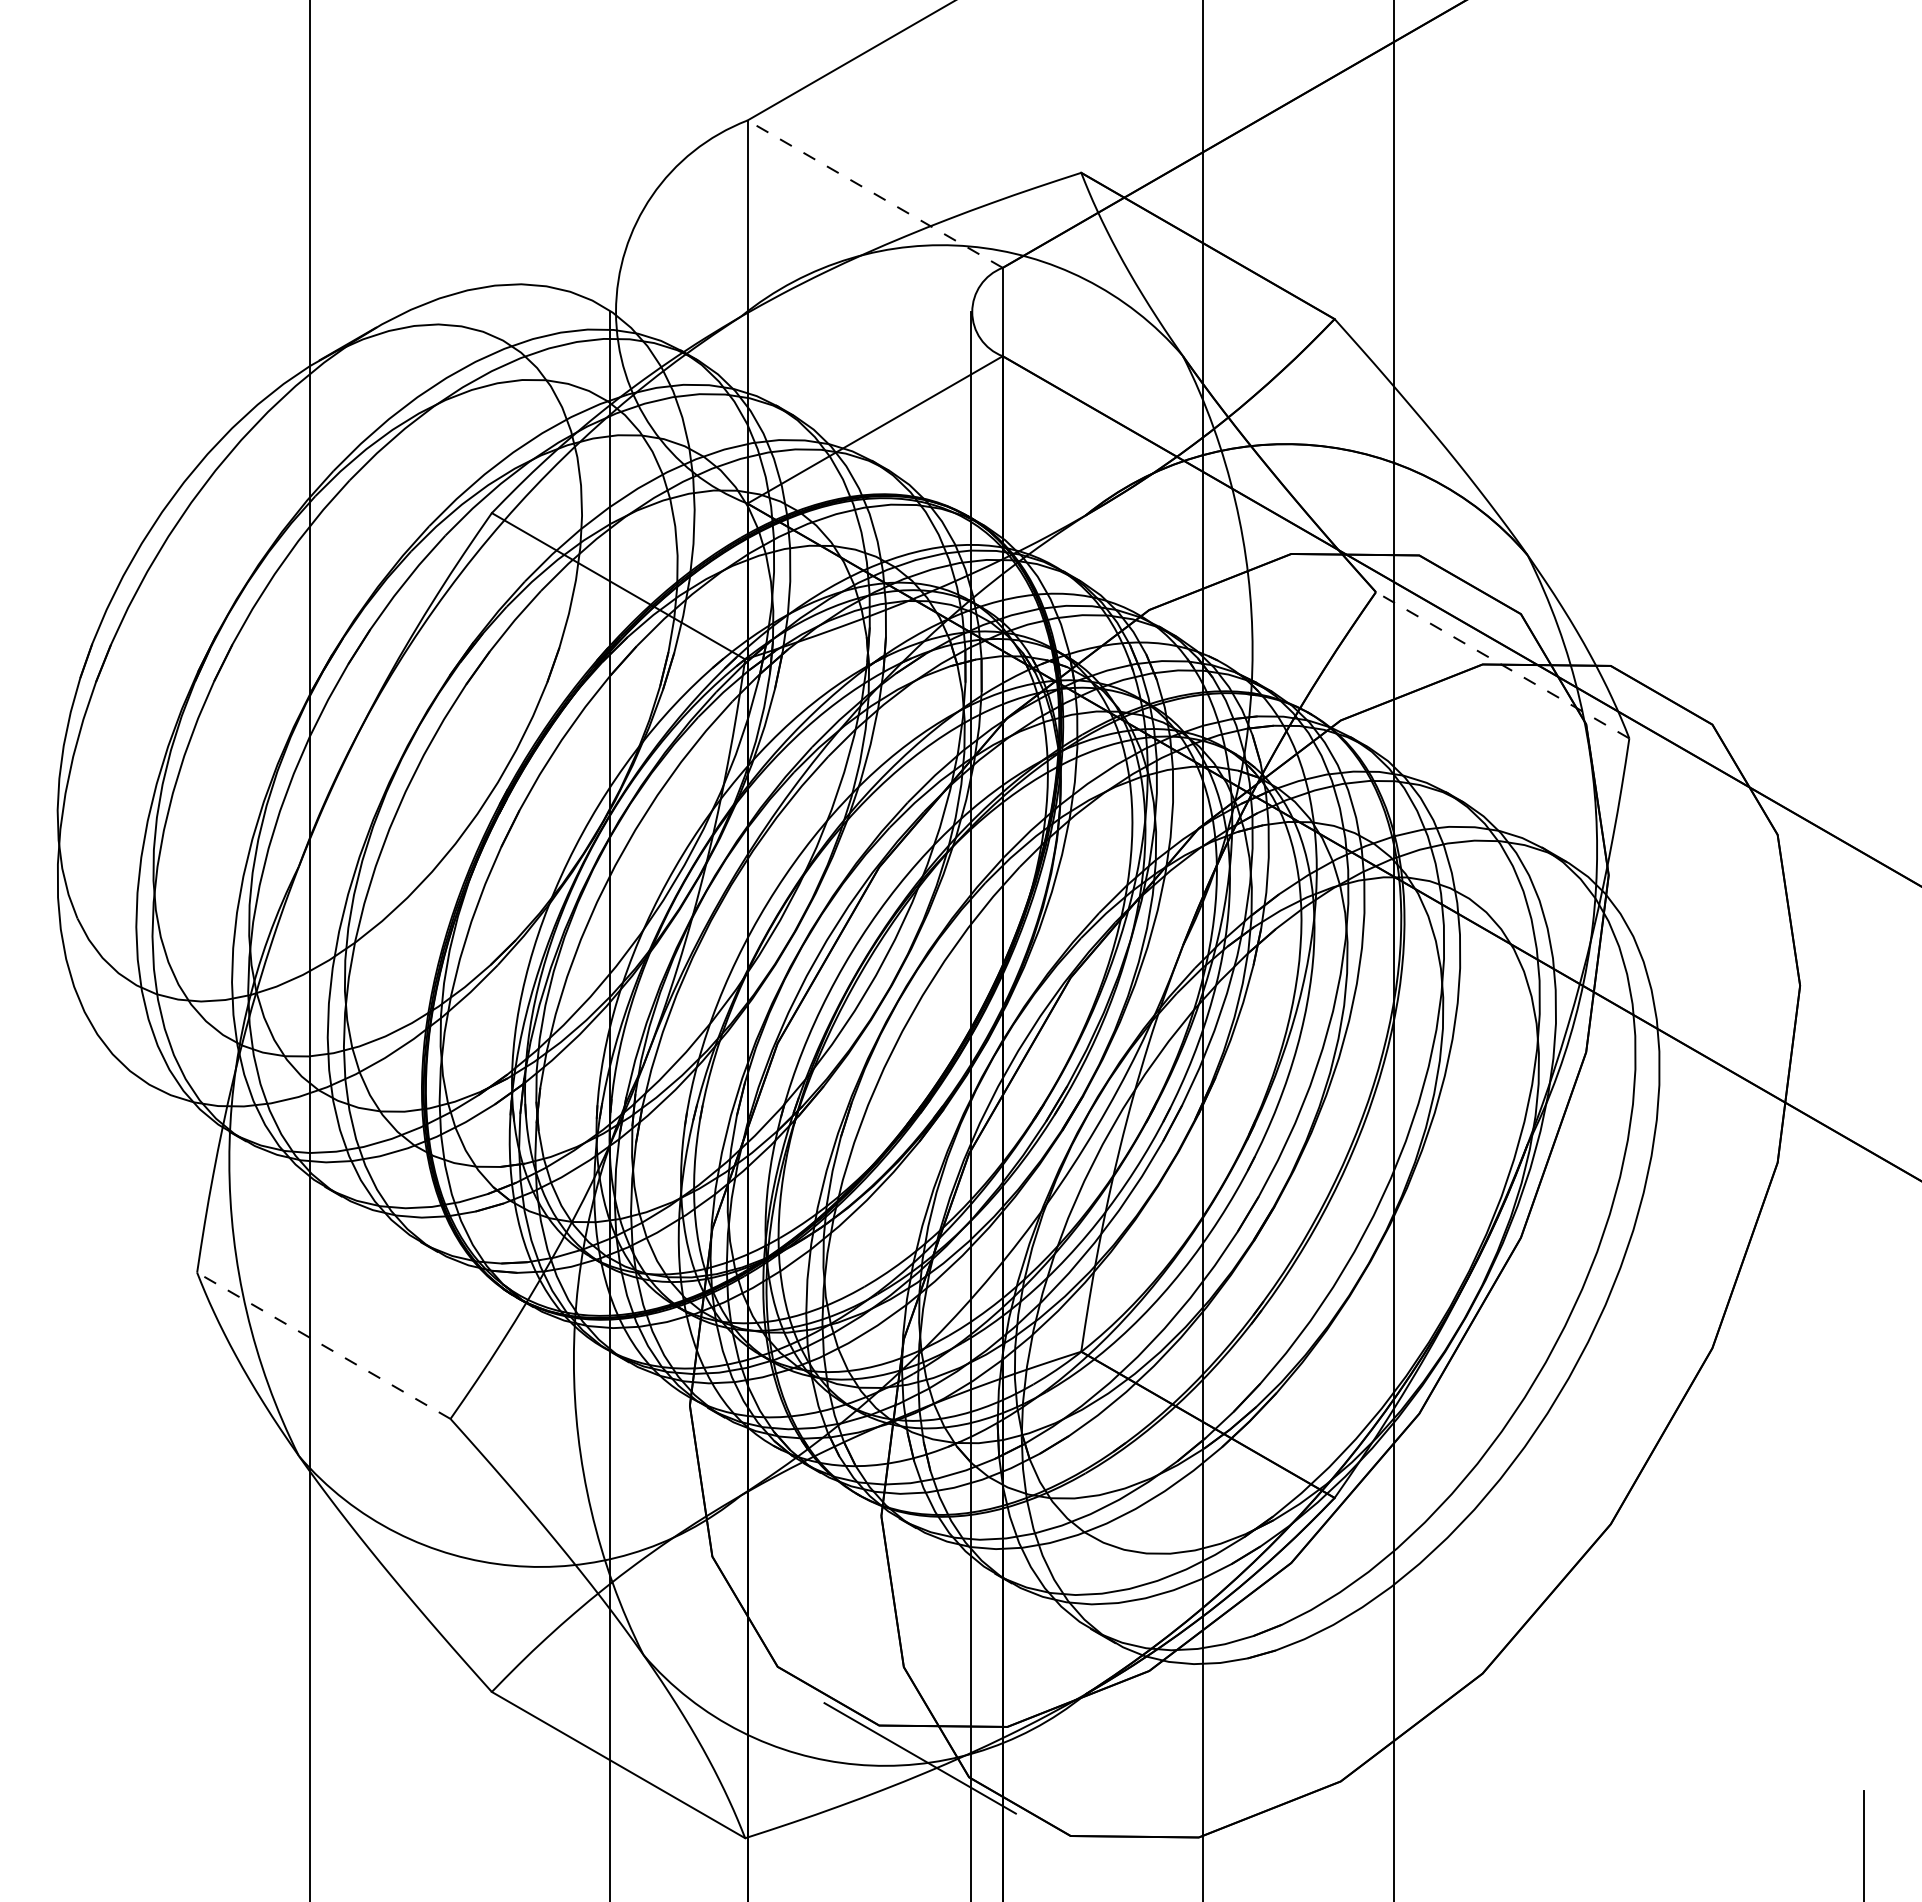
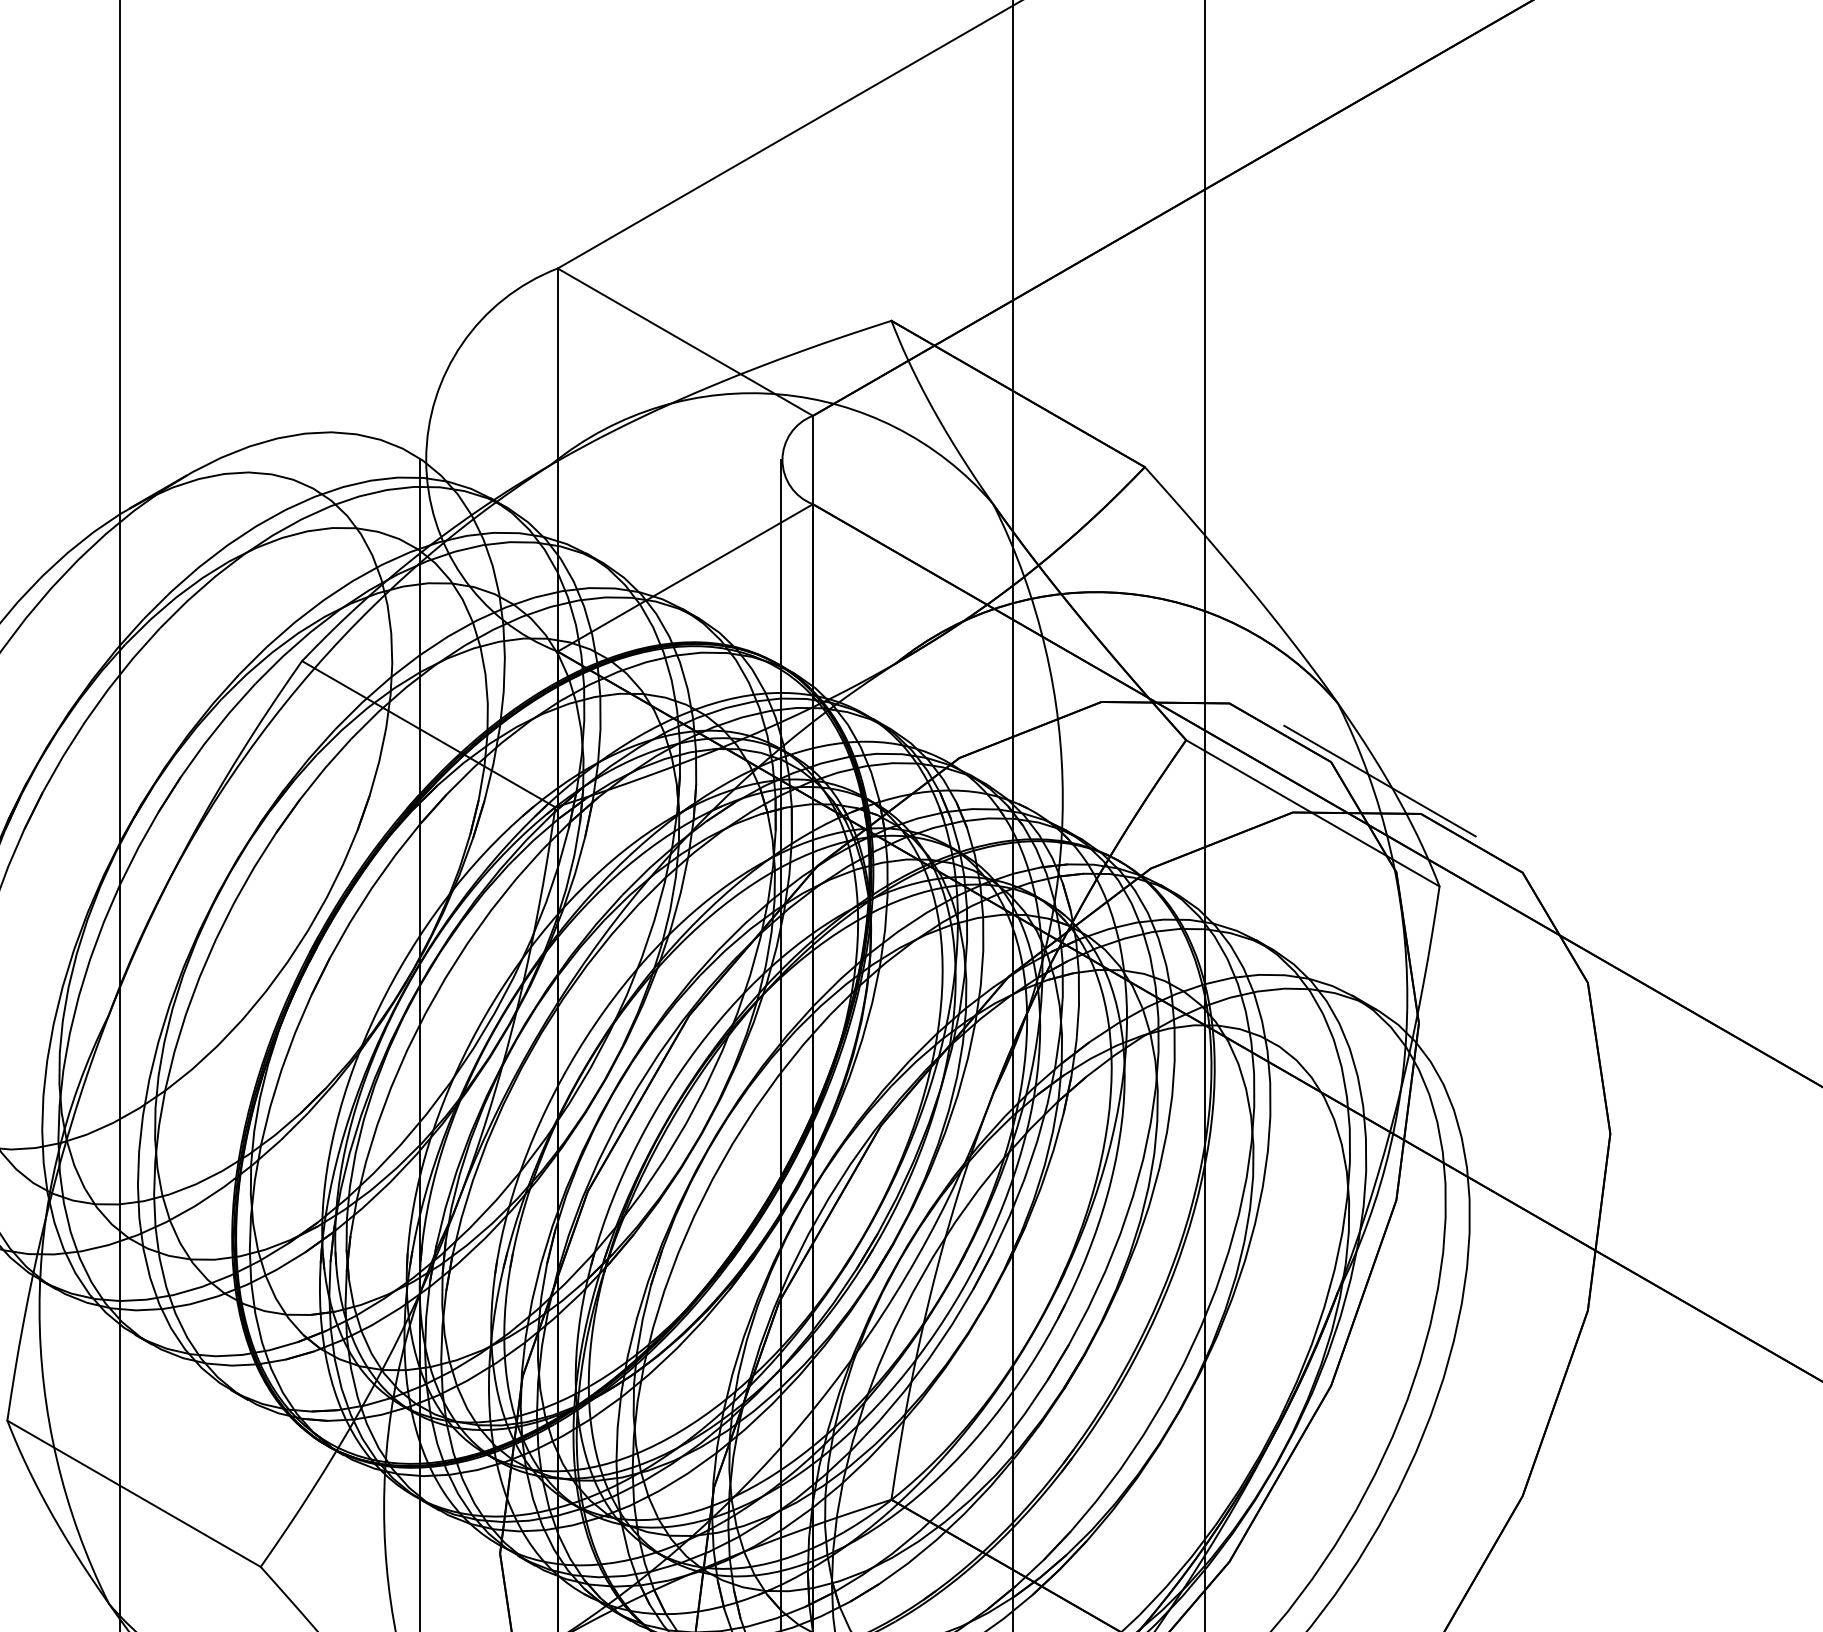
line: (874, 193) -> (684, 341), dashed -> solid
line: (1569, 632) -> (1379, 780), added
line: (1502, 665) -> (1312, 813), dashed -> solid
line: (323, 1345) -> (133, 1493), dashed -> solid

